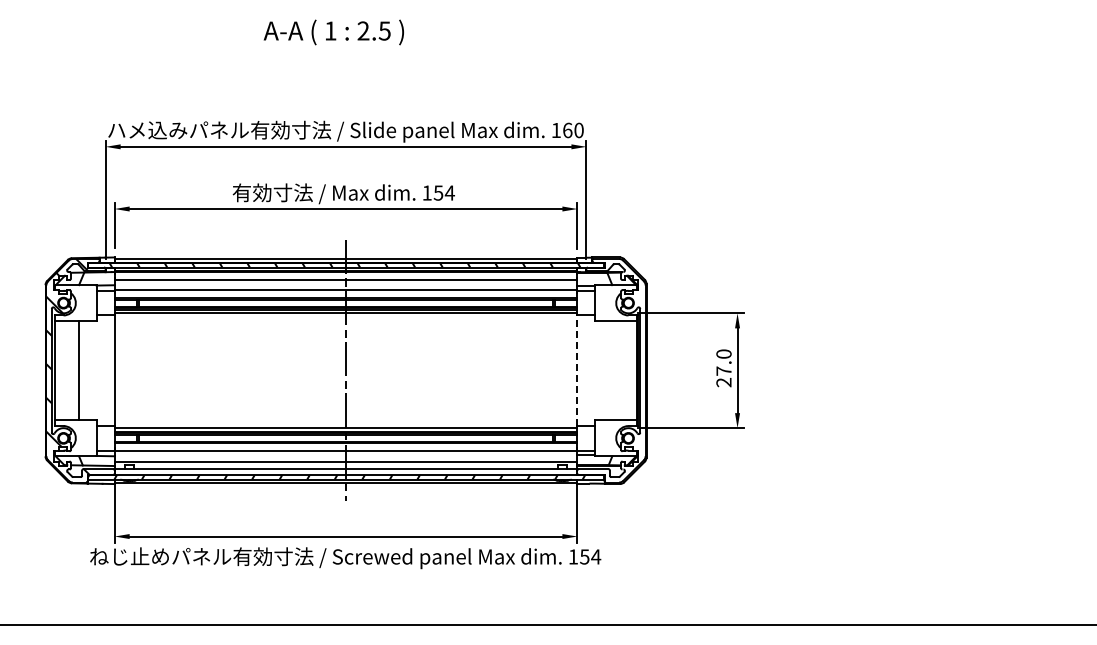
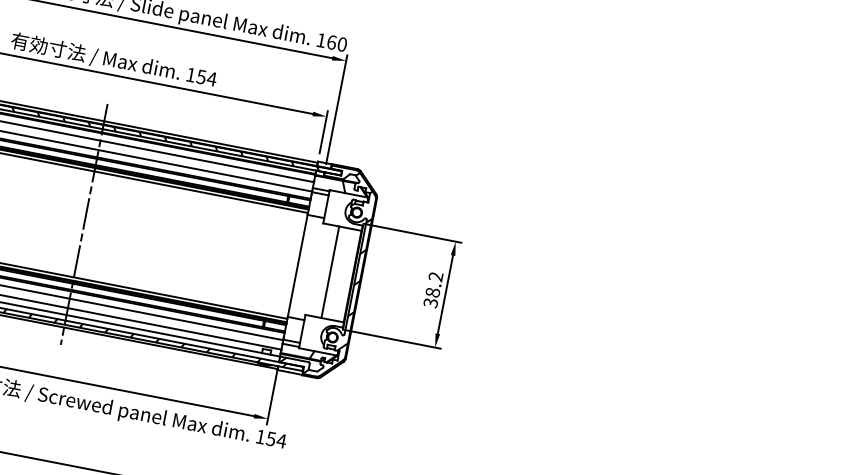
text: (723, 368) -> (432, 290), 27.0 -> 38.2
line: (577, 370) -> (297, 265), dashed -> solid
line: (612, 370) -> (330, 271), added
hatch: (611, 371) -> (329, 272), added

